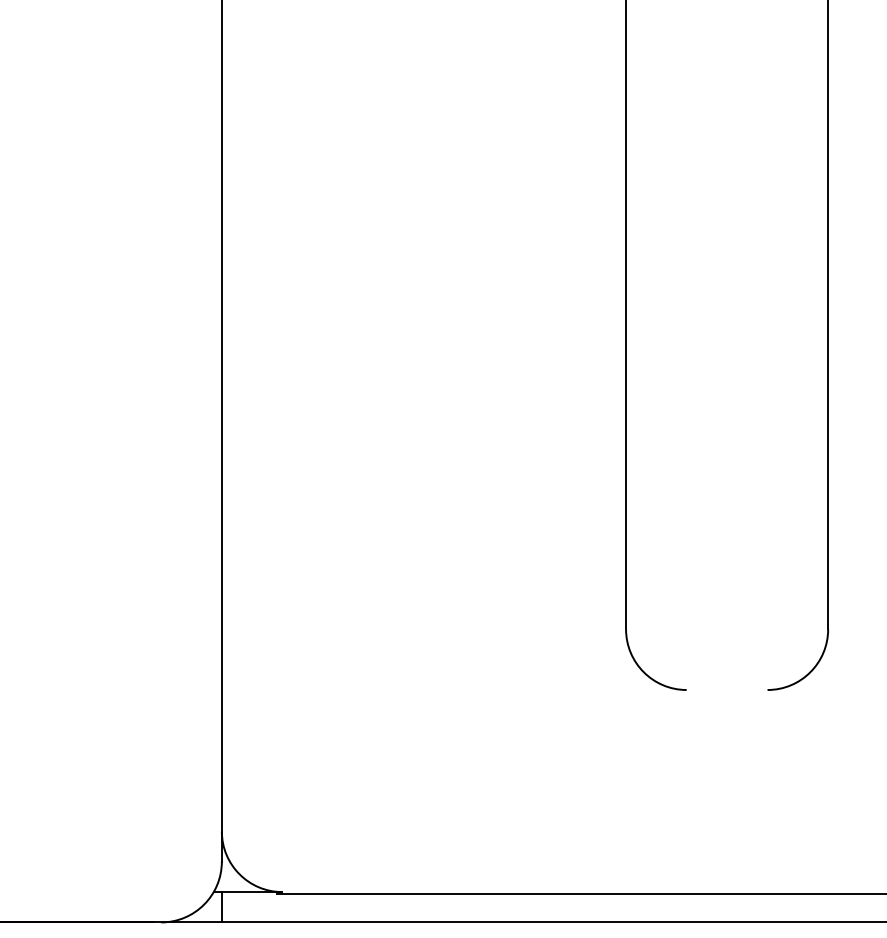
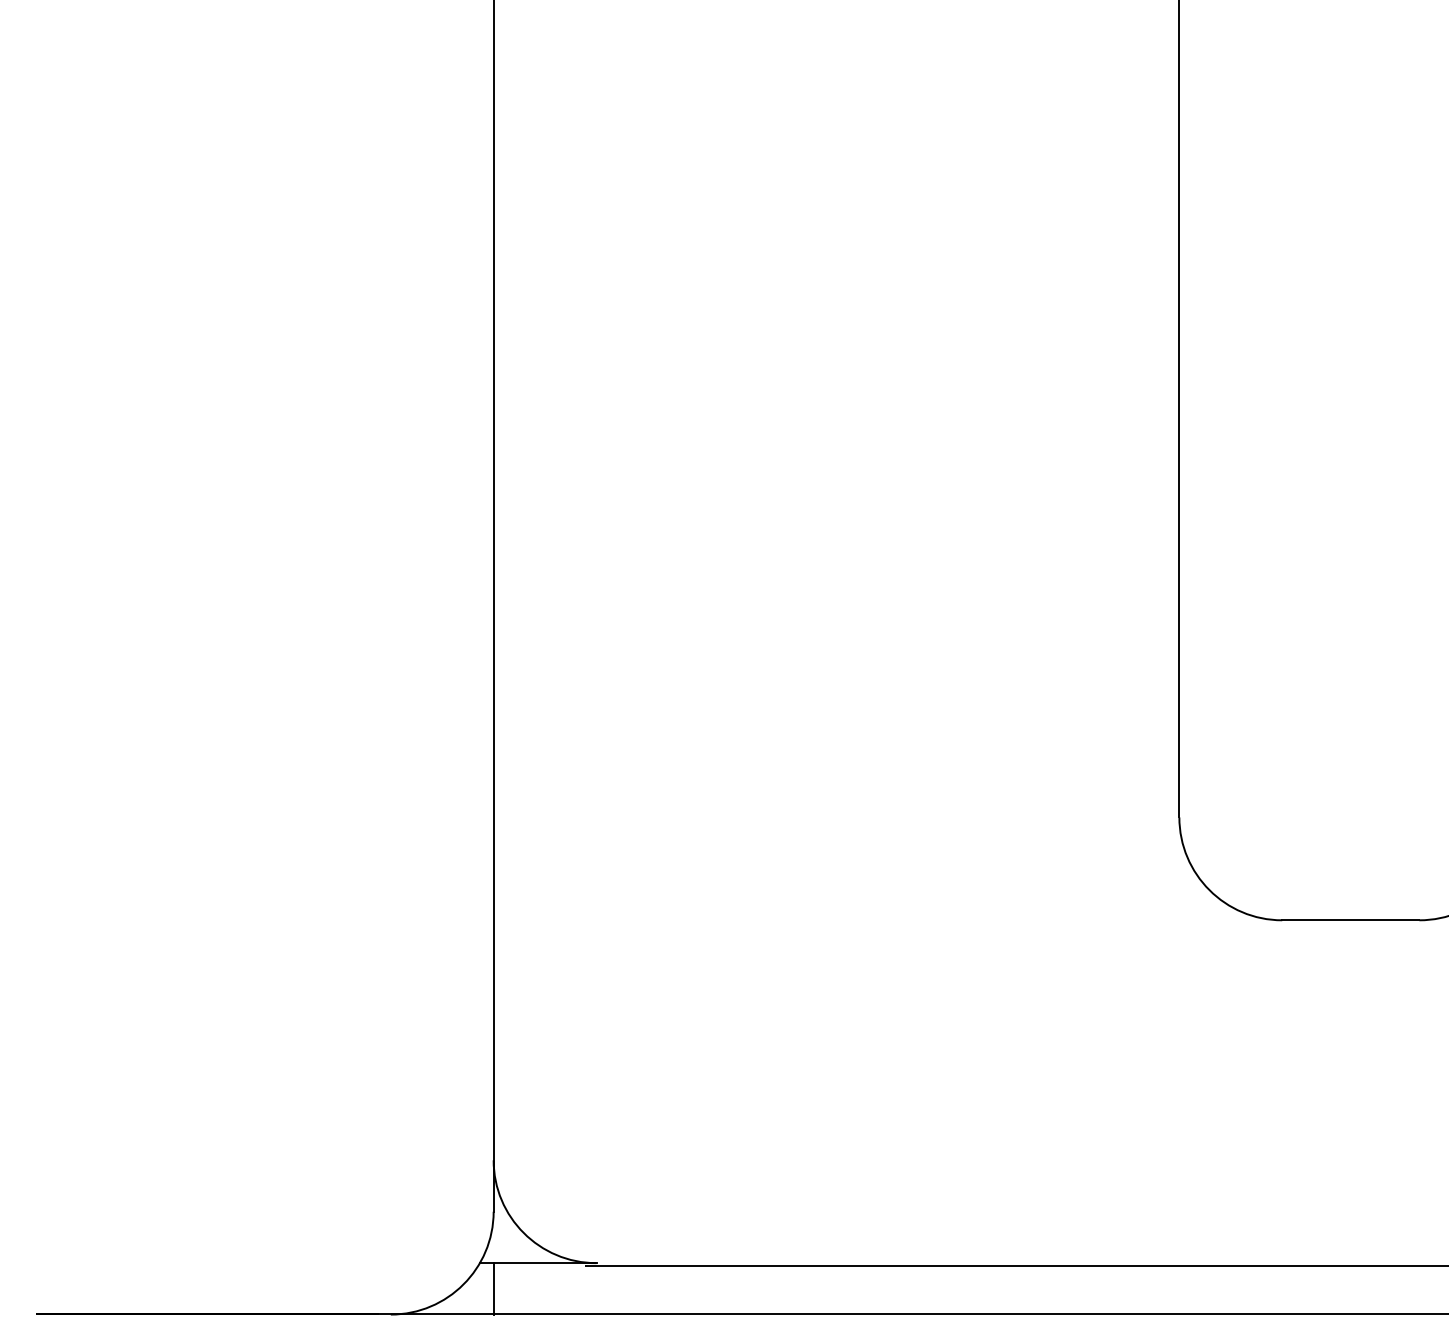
line: (726, 690) -> (1349, 921), added

